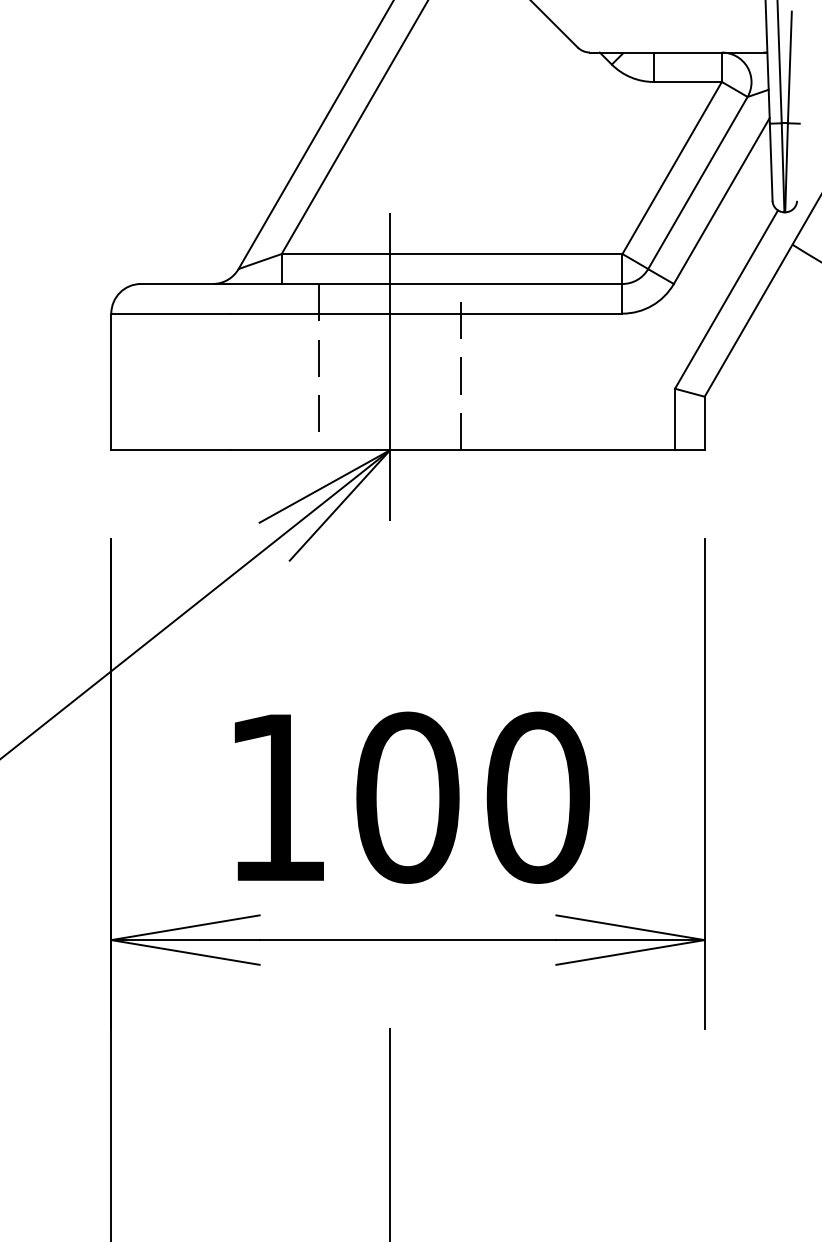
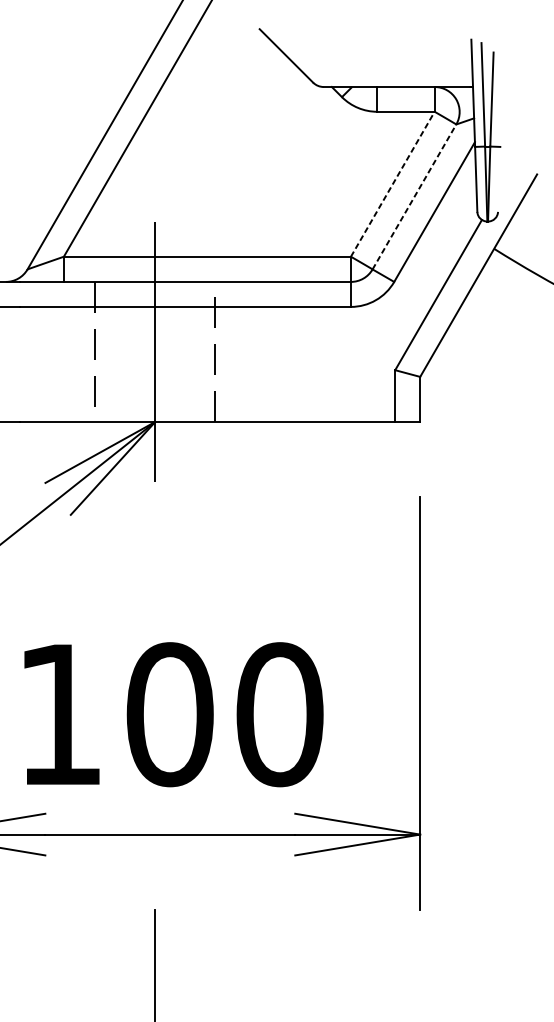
line: (672, 167) -> (393, 183), solid -> dashed
line: (698, 182) -> (414, 196), solid -> dashed

